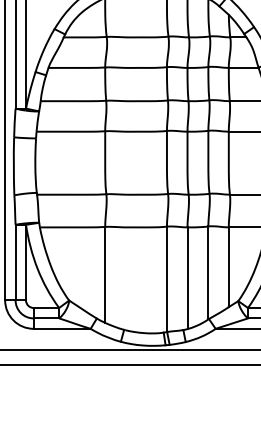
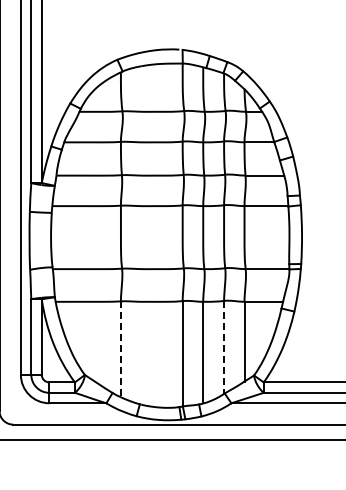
line: (208, 273) -> (224, 347), solid -> dashed
line: (104, 275) -> (120, 349), solid -> dashed

